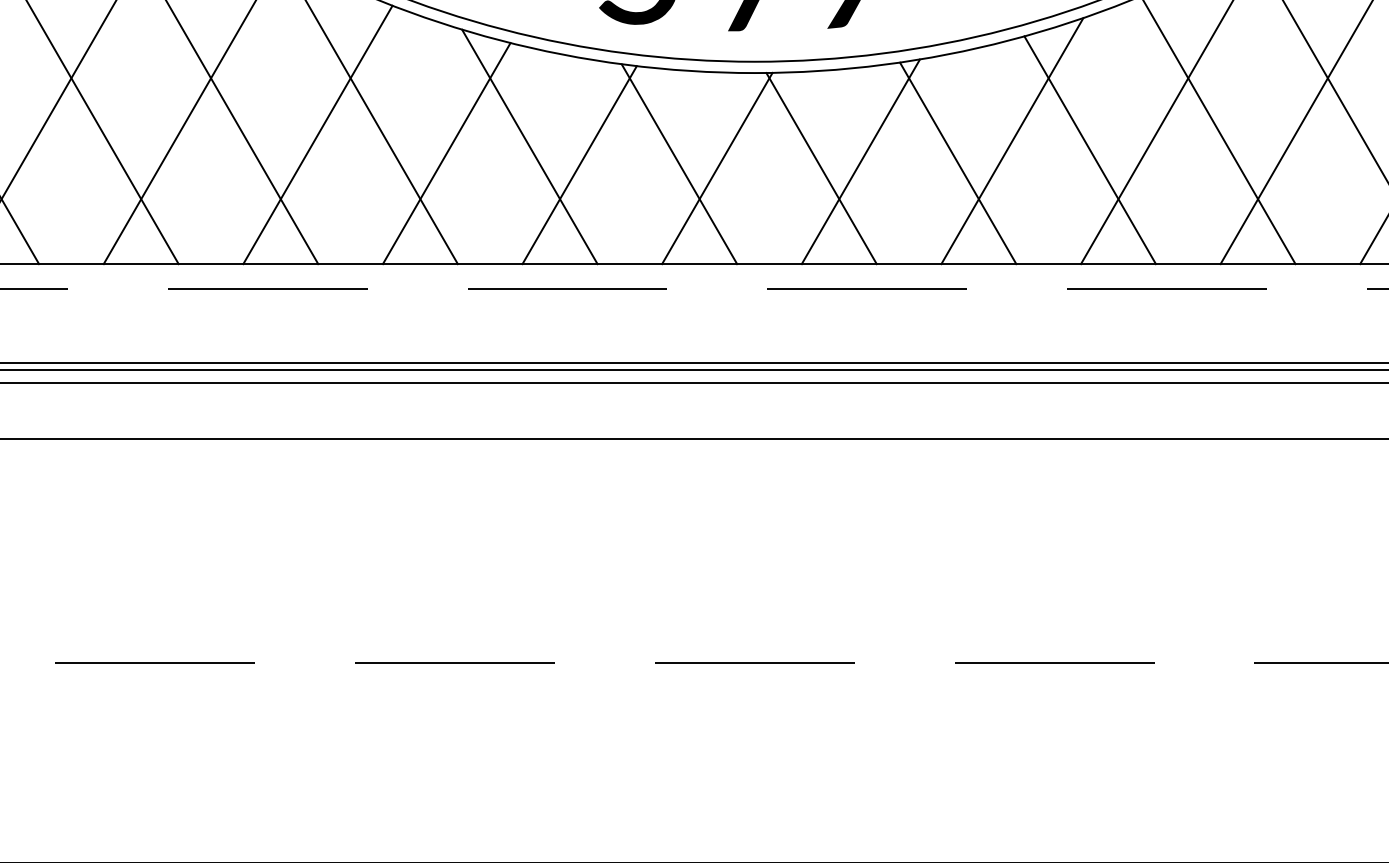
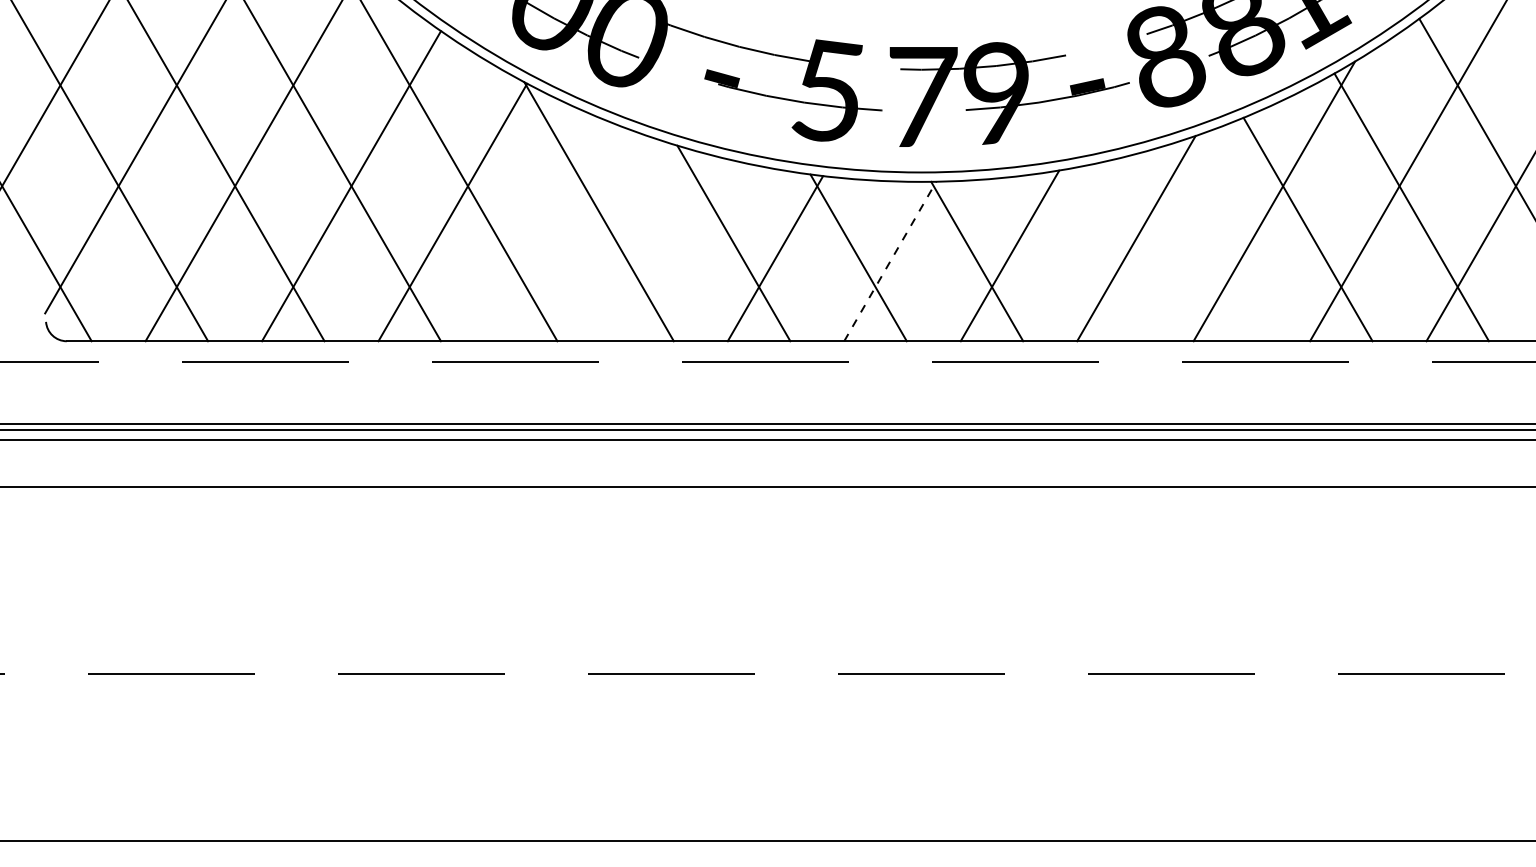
line: (317, 134) -> (556, 233), removed
line: (1090, 150) -> (1201, 246), removed
line: (446, 152) -> (664, 248), removed
line: (957, 163) -> (1090, 257), removed
line: (717, 168) -> (890, 261), solid -> dashed

